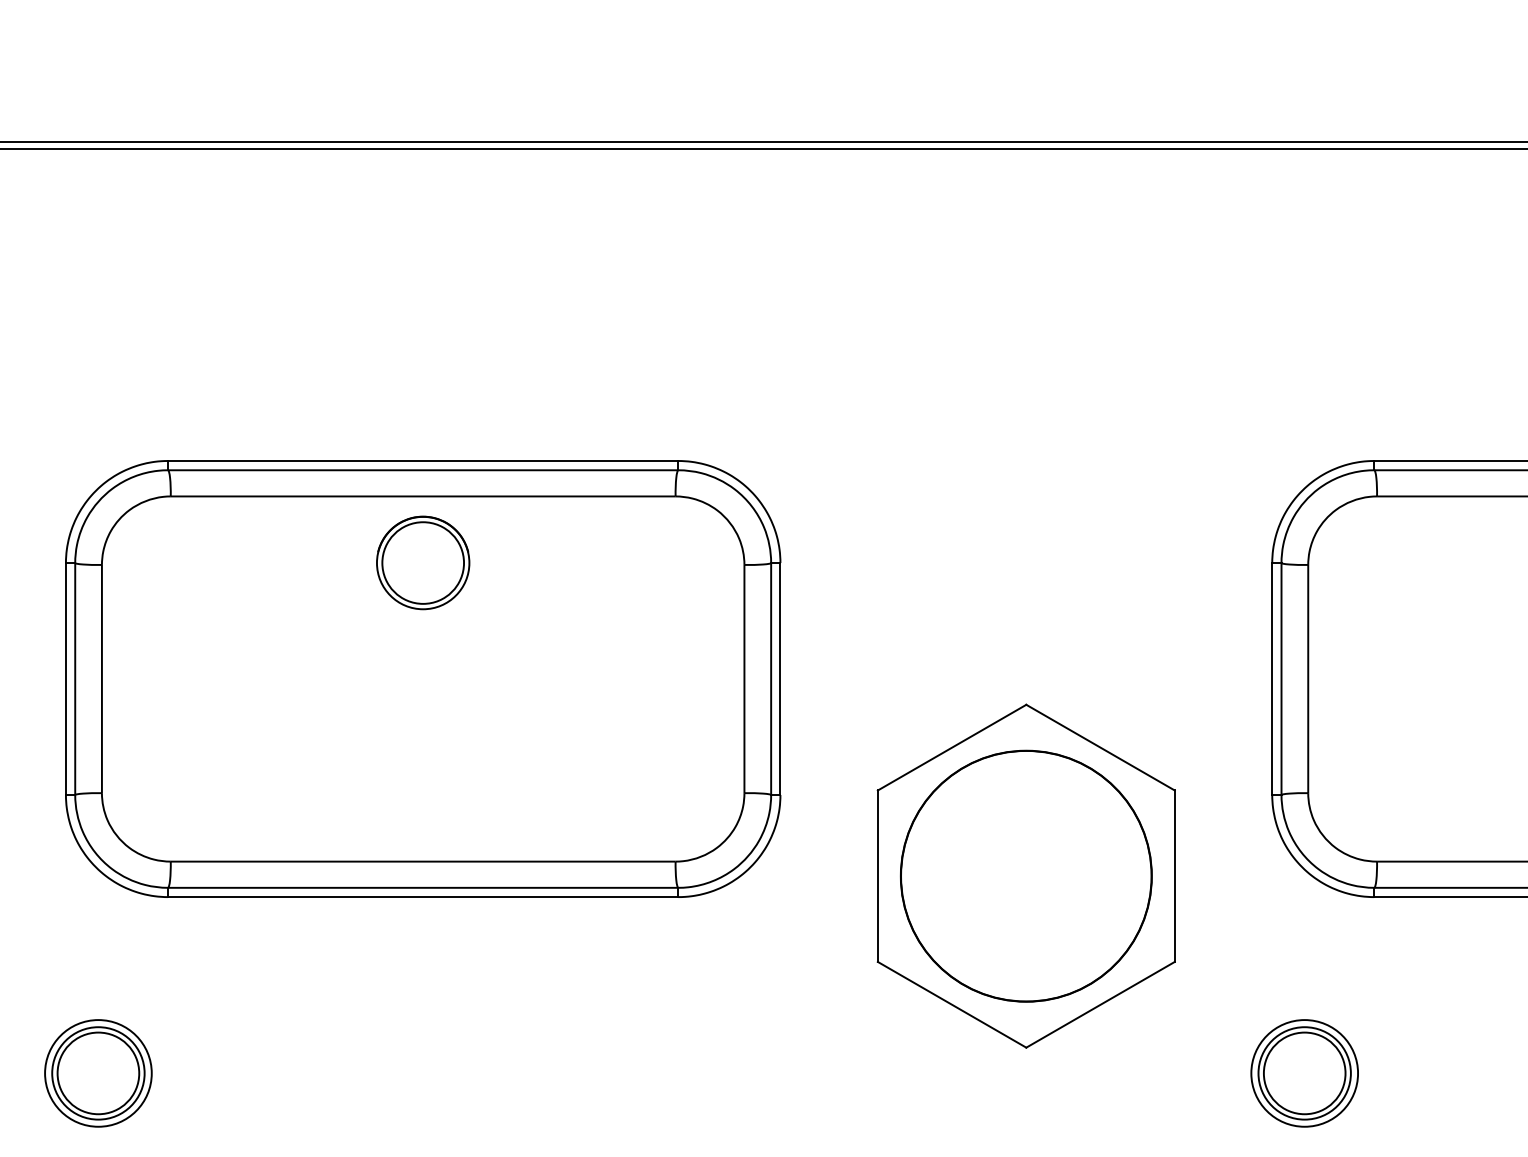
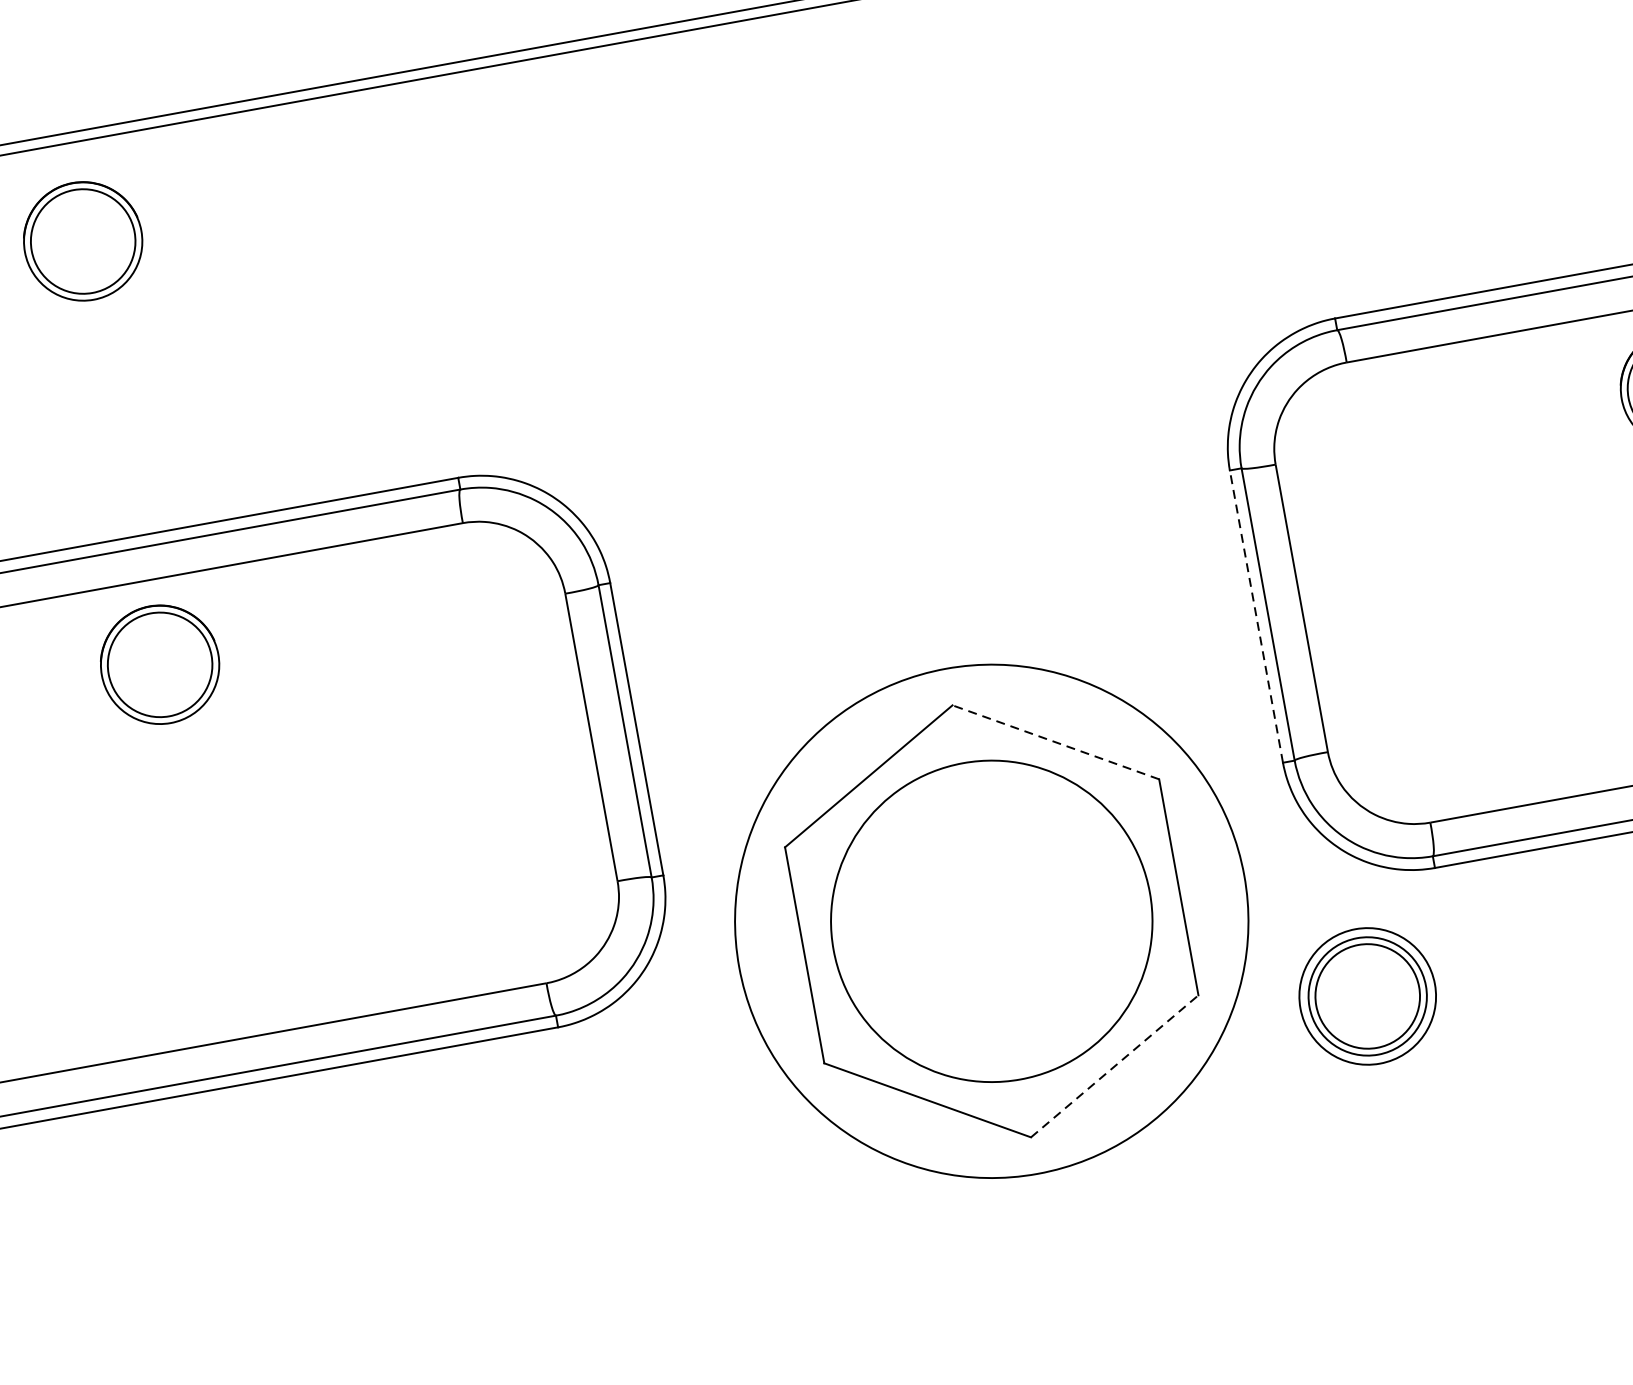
part: (423, 226) -> (83, 240), added
line: (1272, 679) -> (1256, 617), solid -> dashed
line: (1100, 747) -> (1055, 742), solid -> dashed
circle: (1026, 875) -> (991, 920), size x1.6
line: (1100, 1004) -> (1114, 1065), solid -> dashed
part: (1304, 1073) -> (1367, 996), moved

